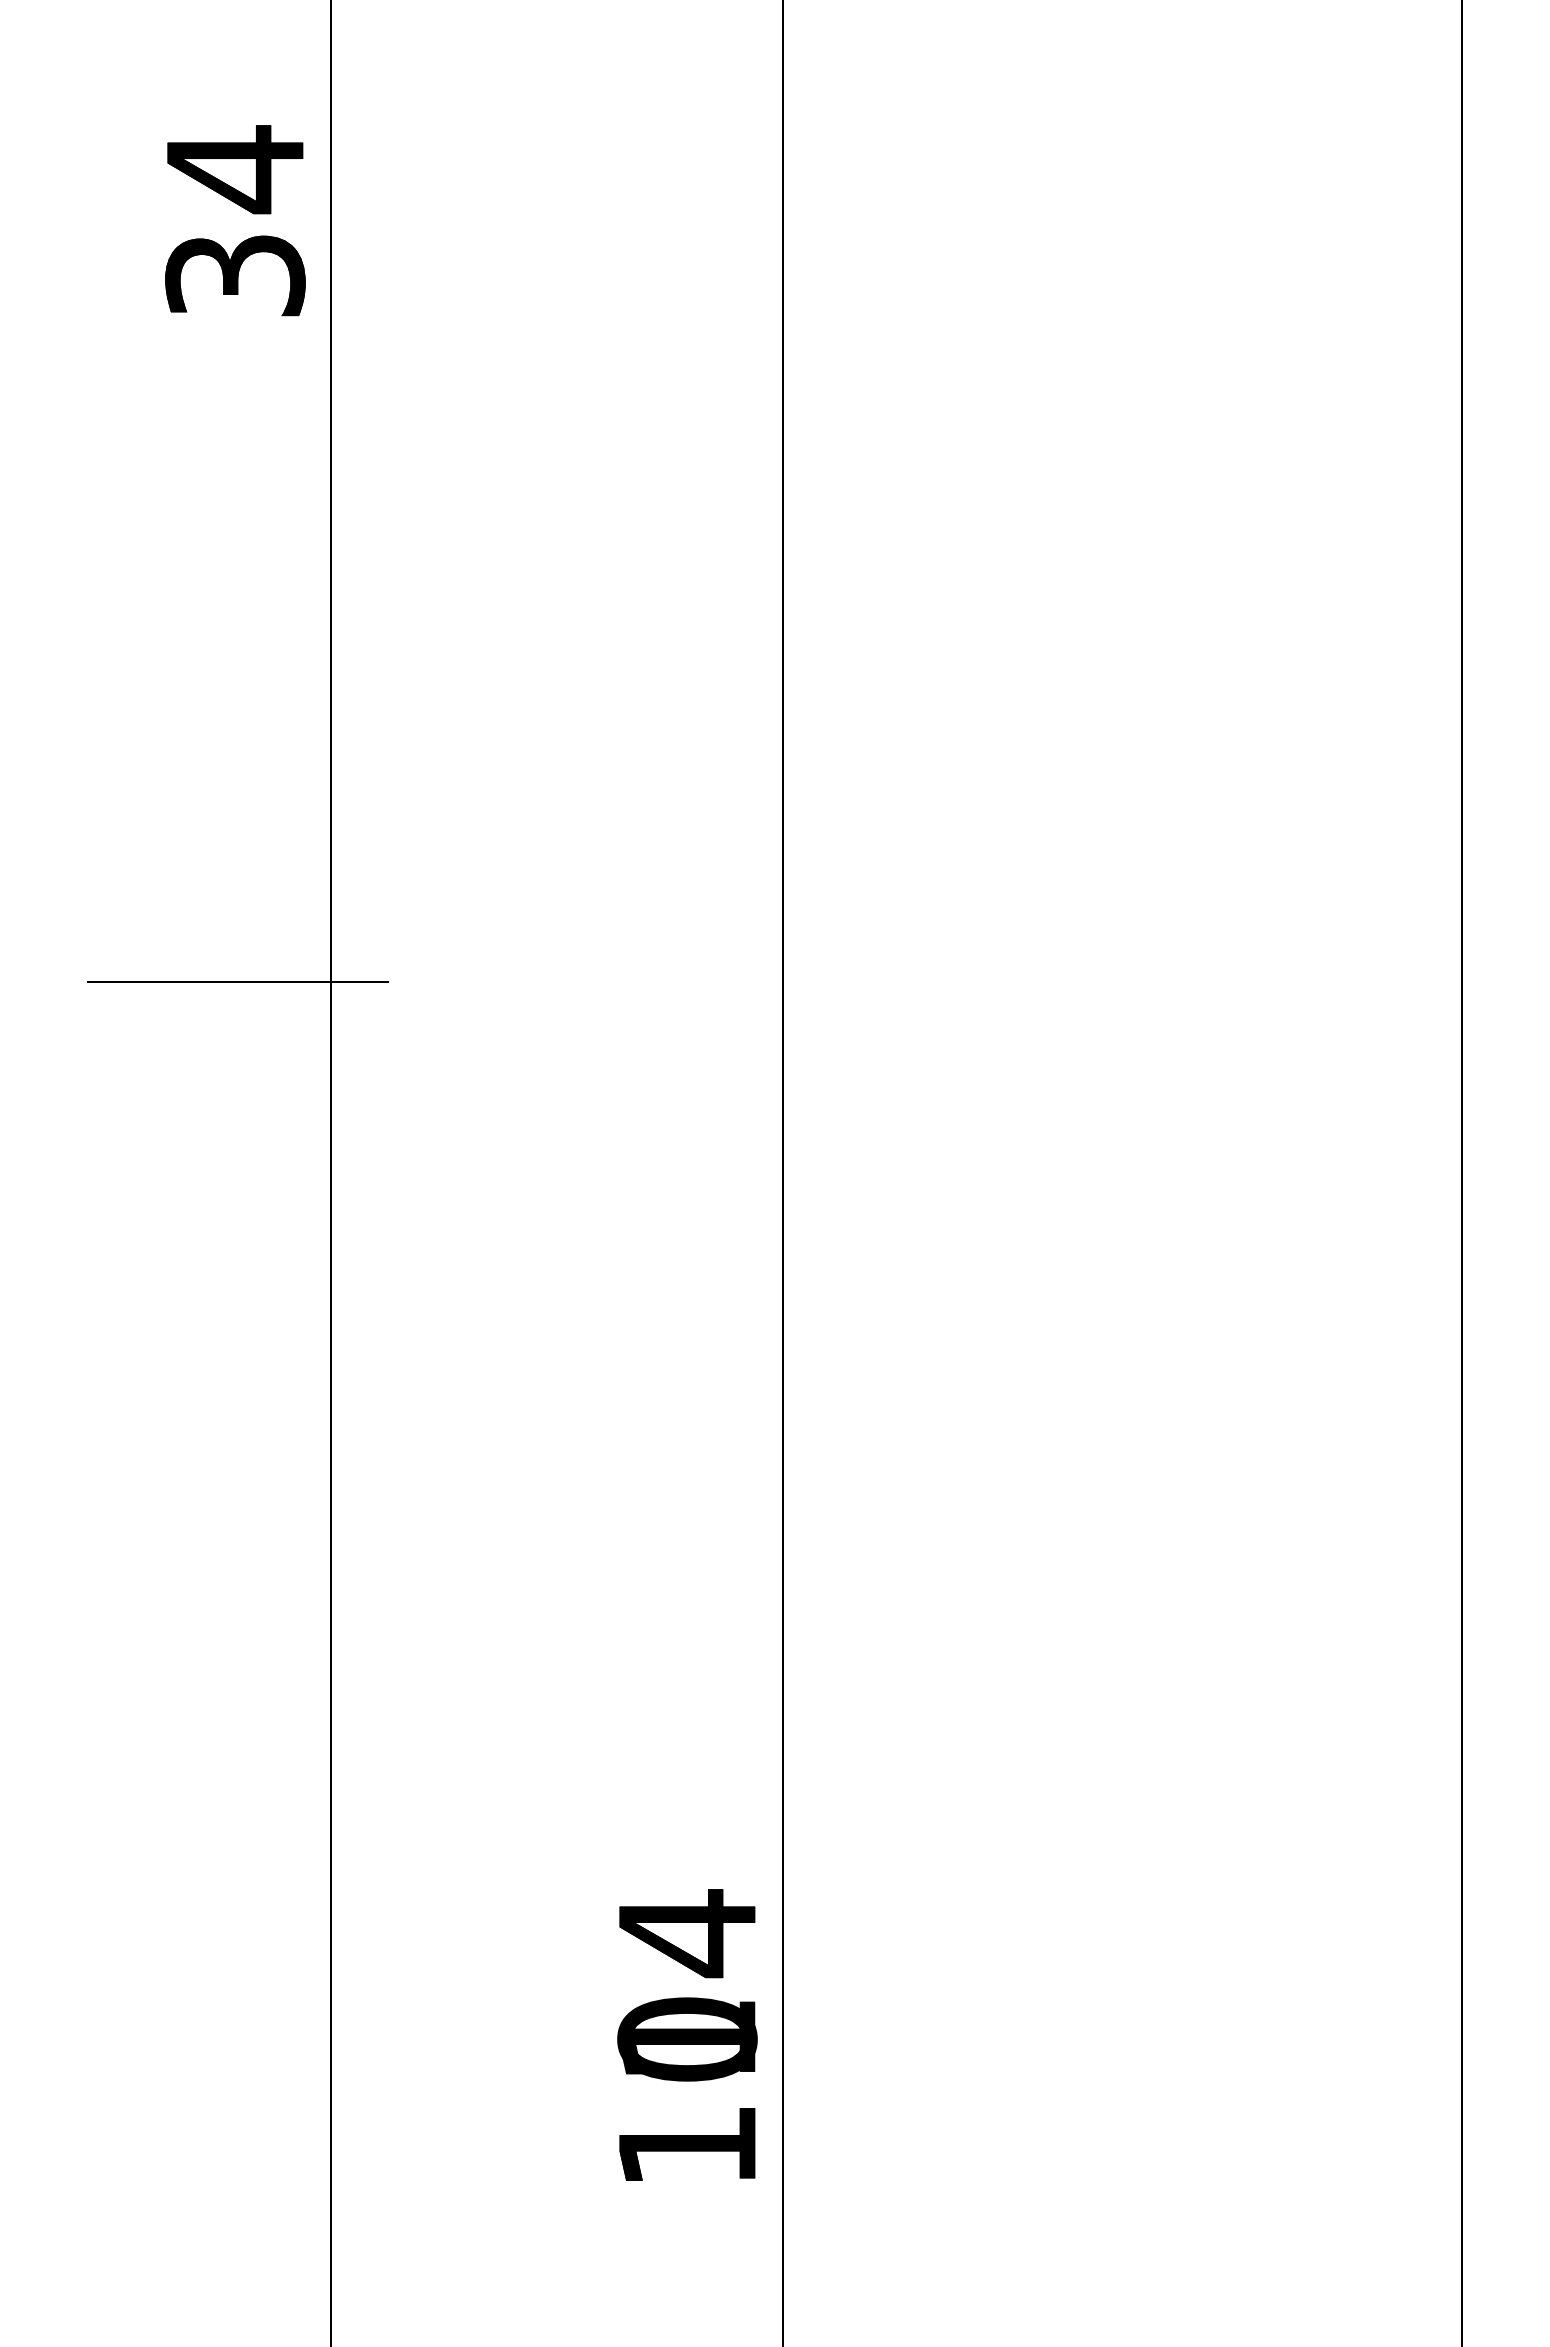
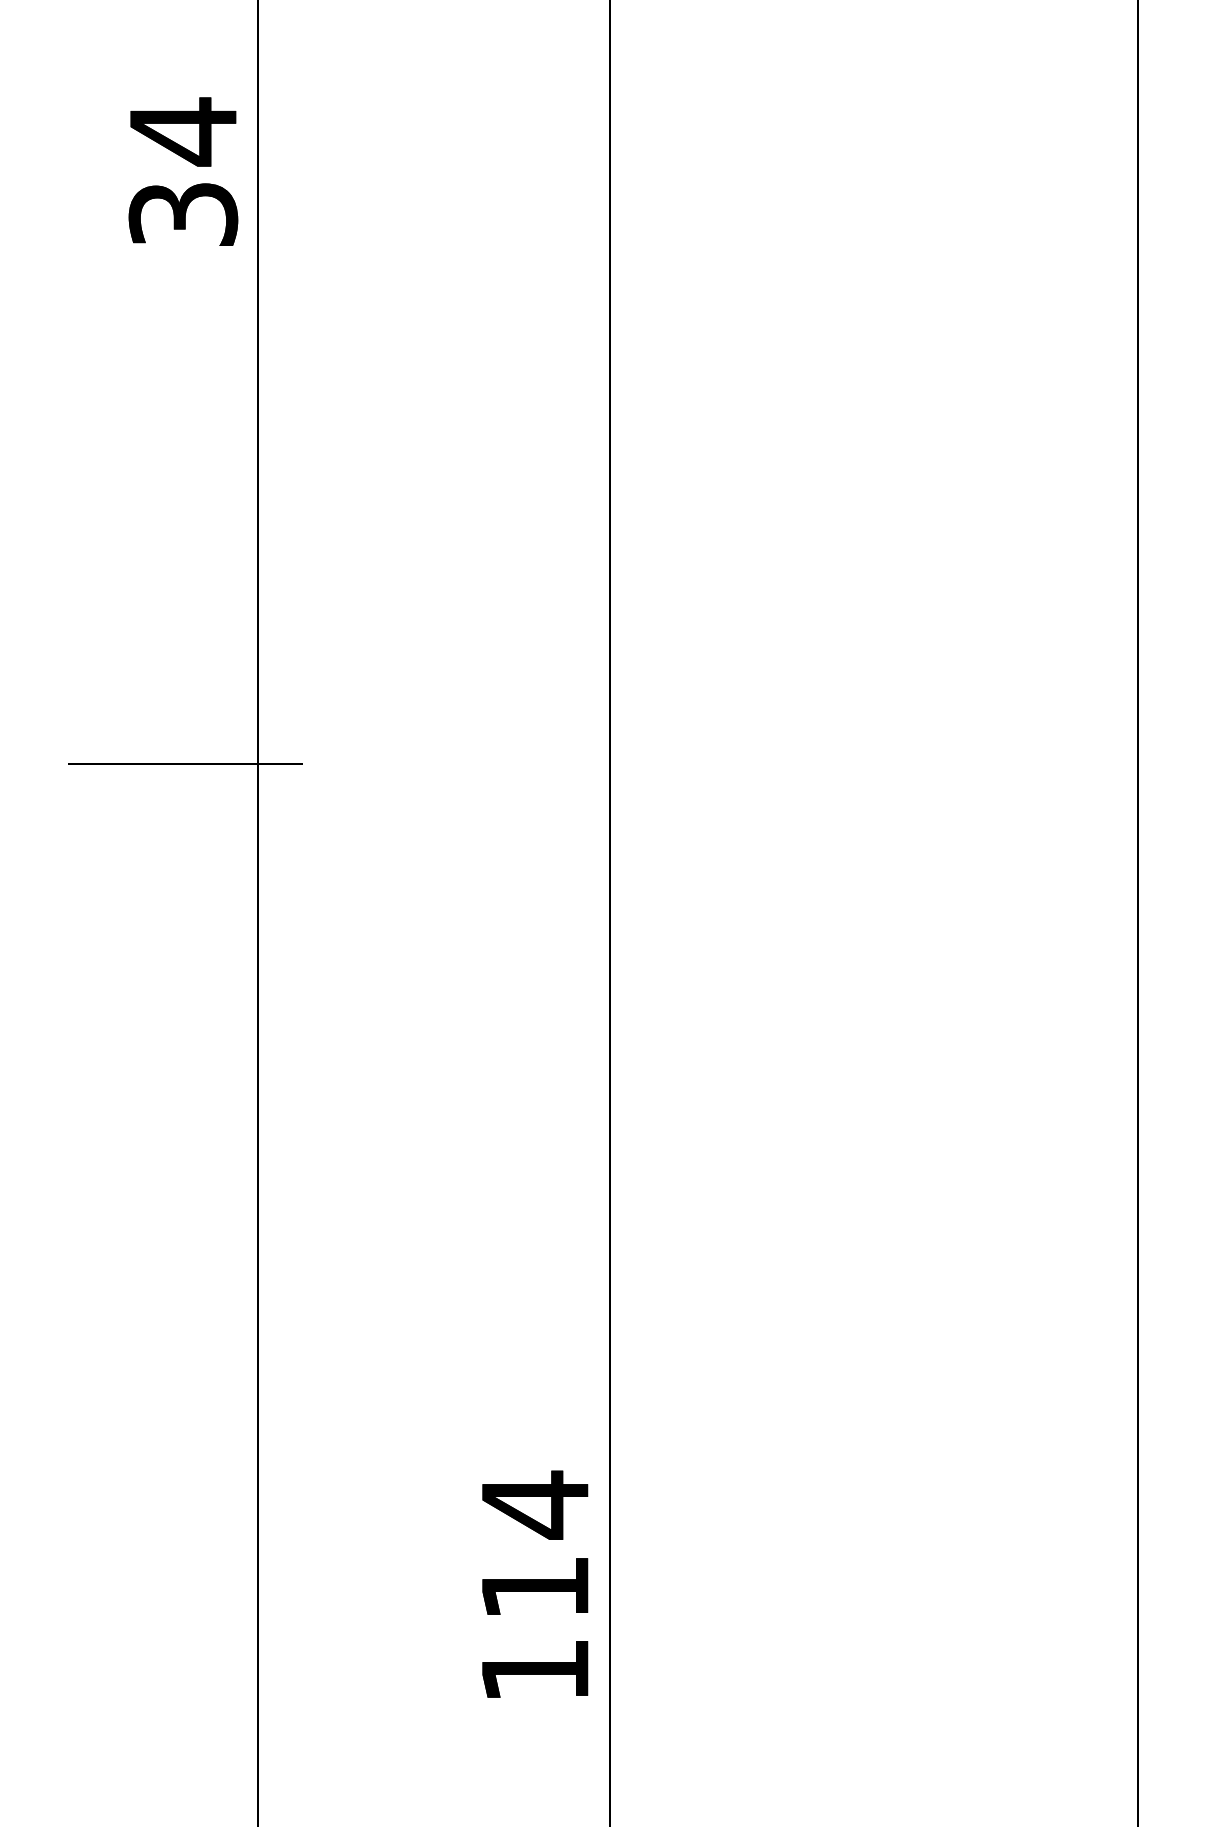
text: (687, 2039) -> (535, 1587), 104 -> 114

